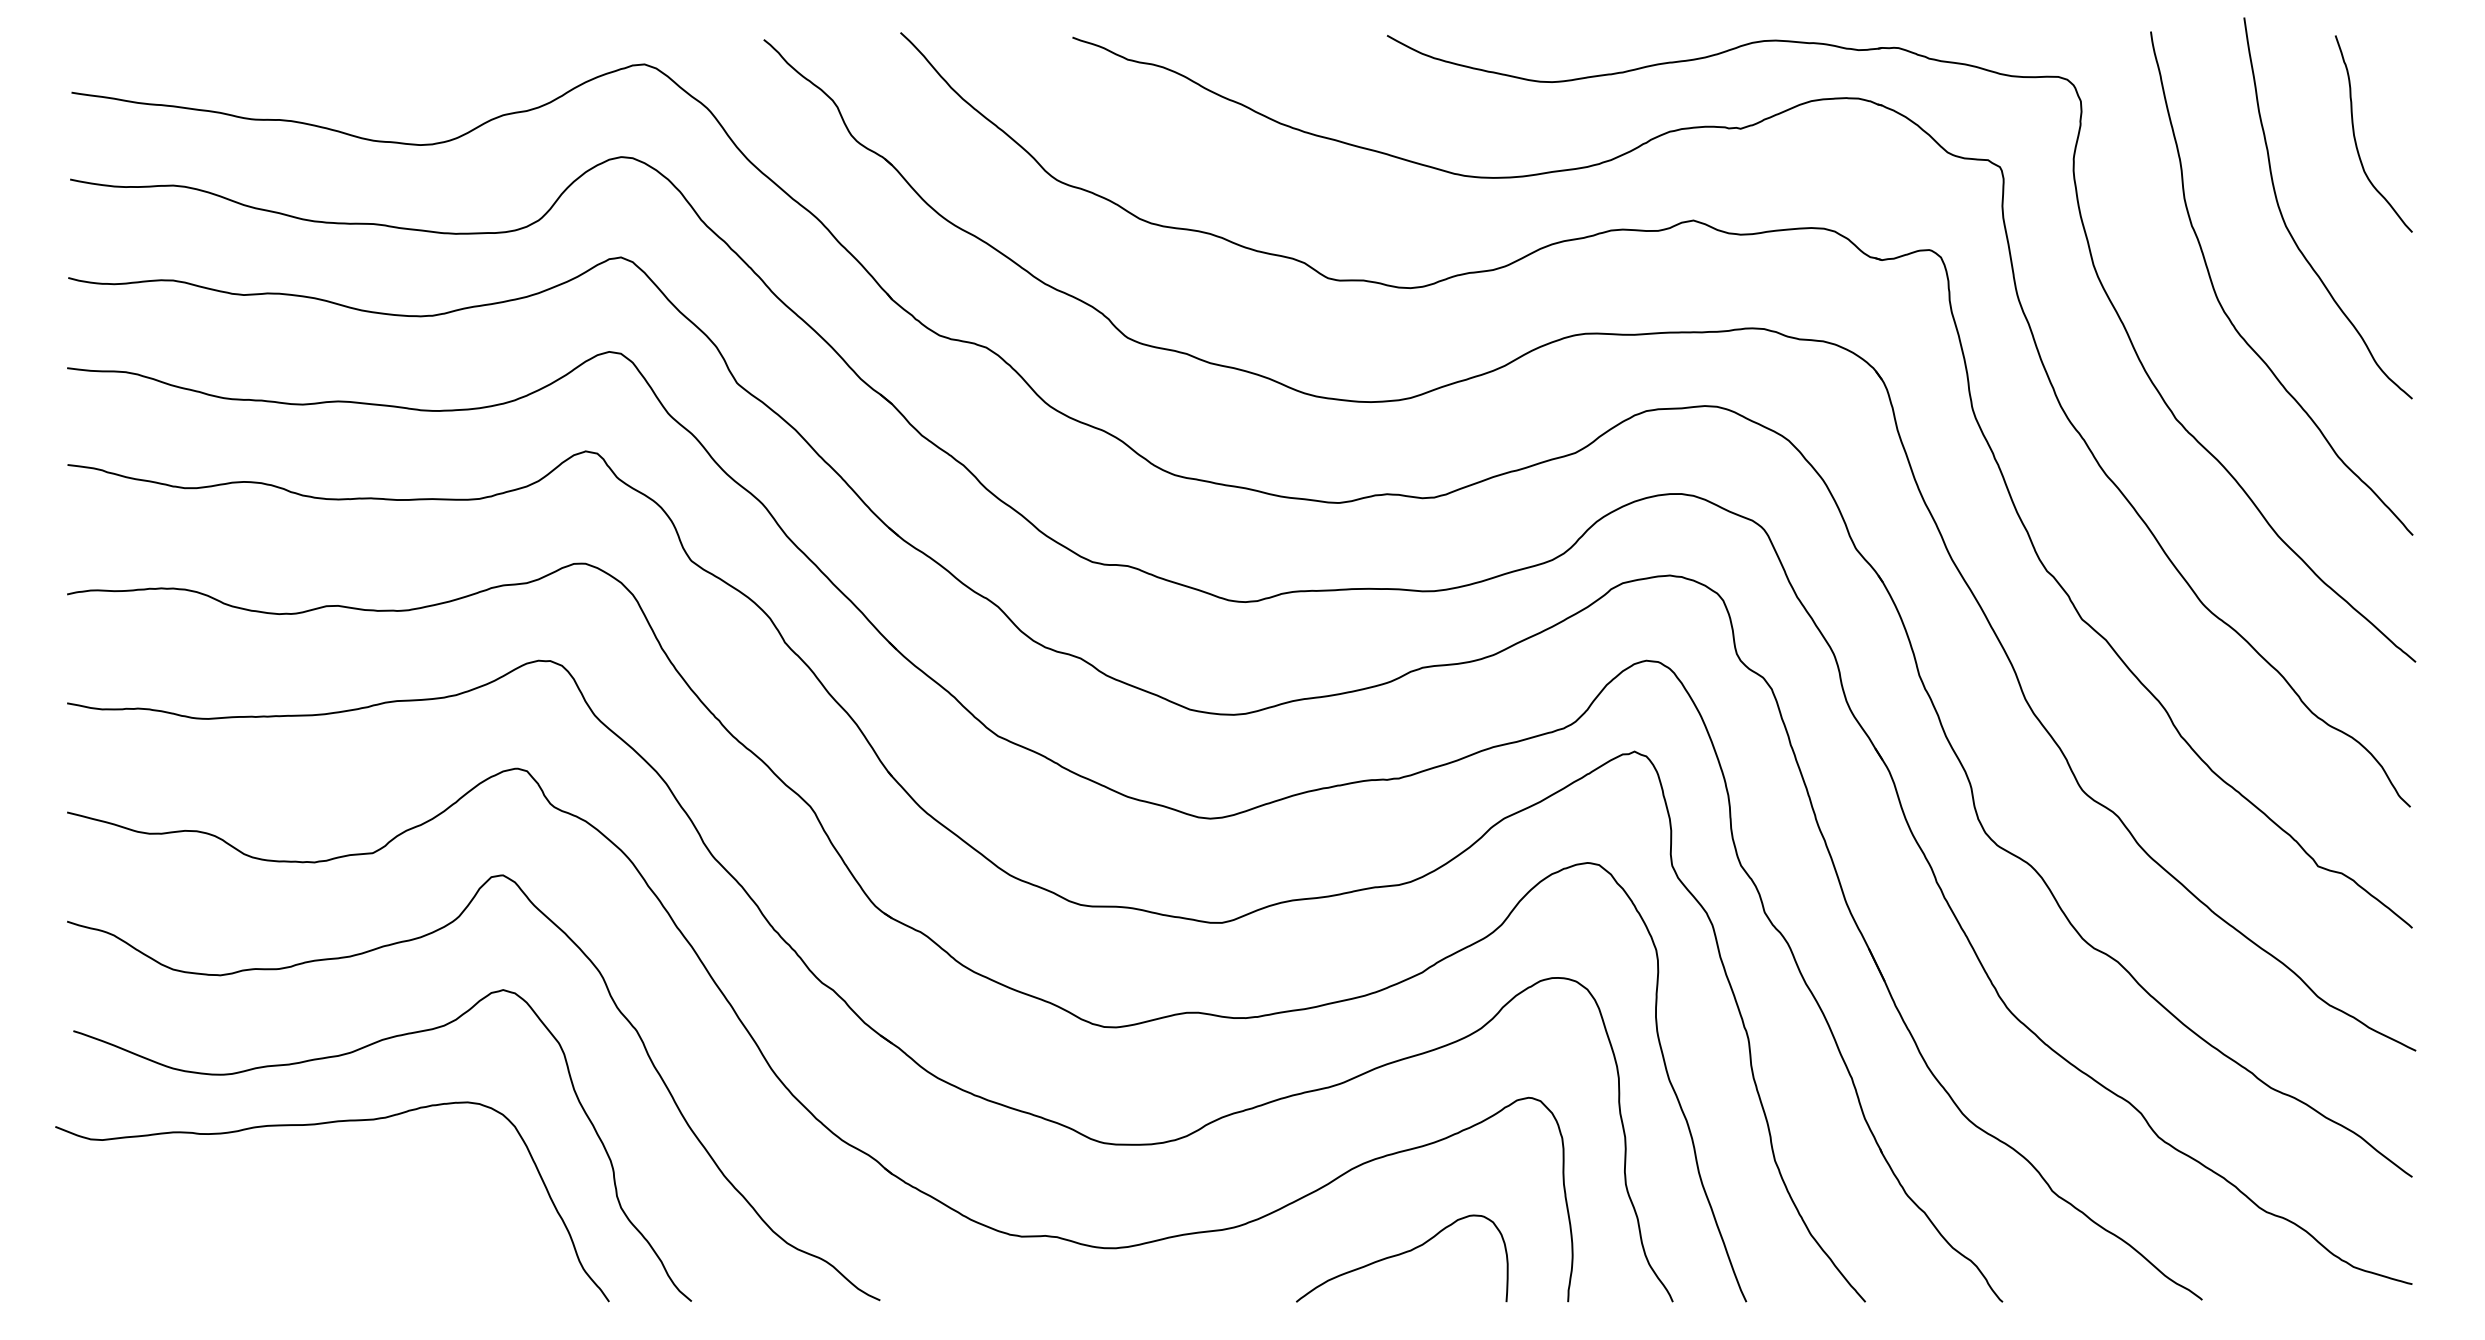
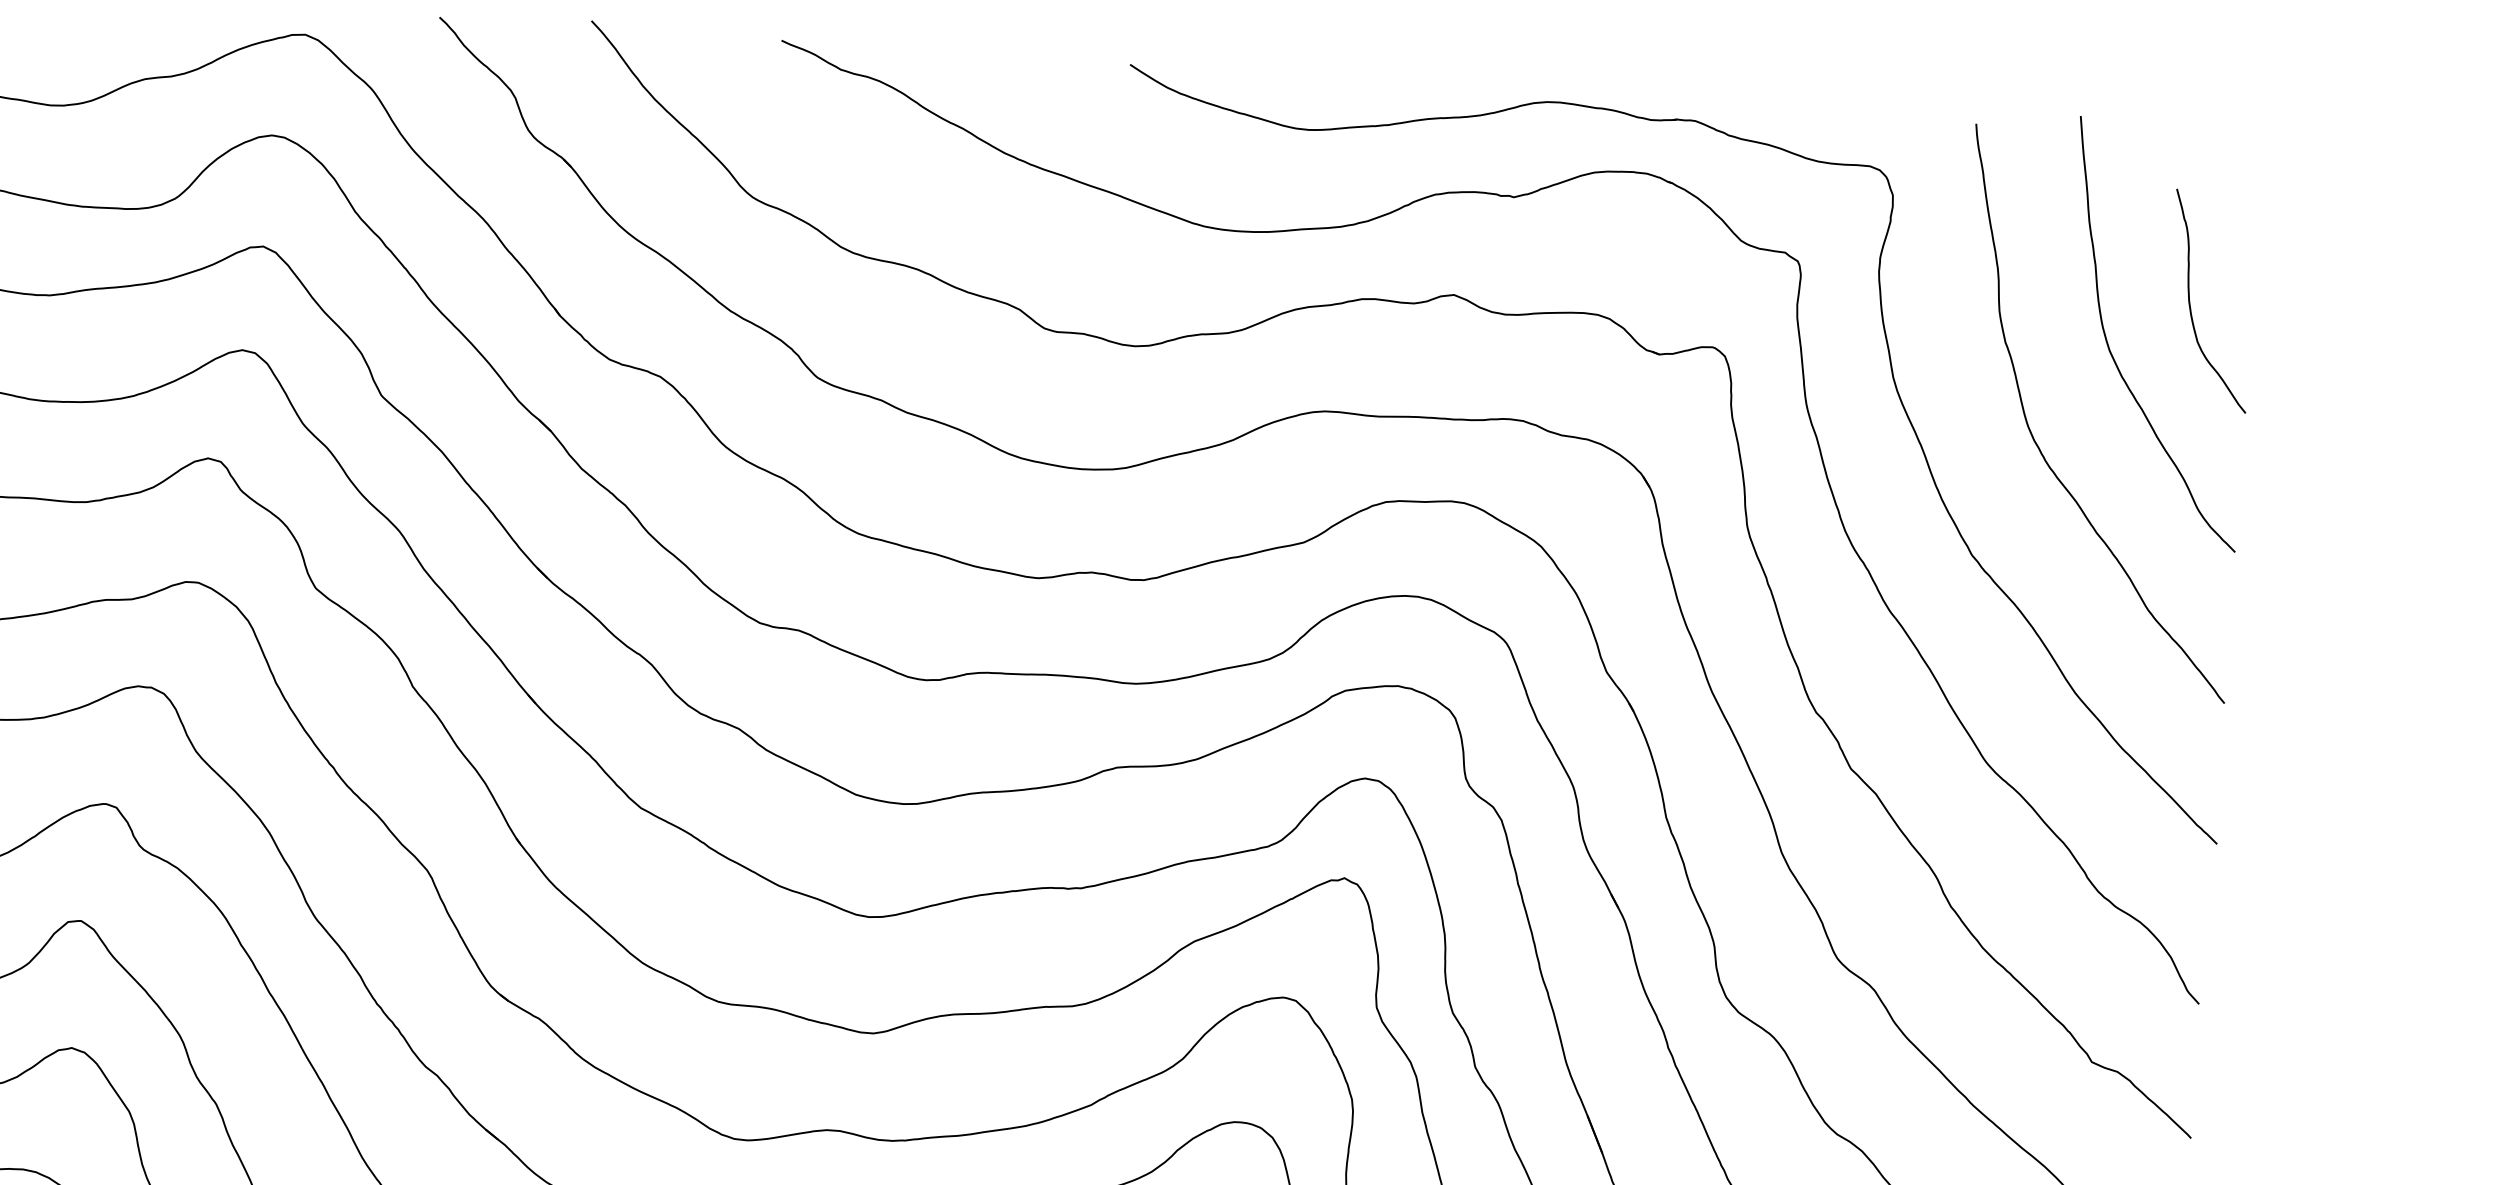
curve: (2355, 136) -> (2190, 302), moved

